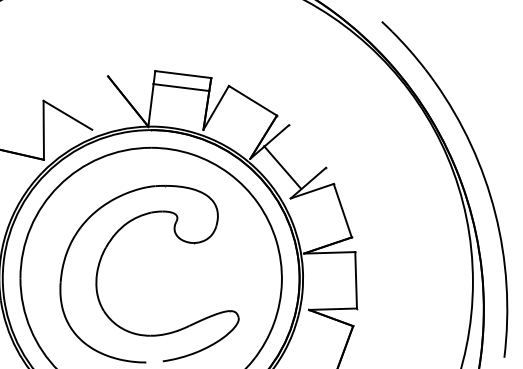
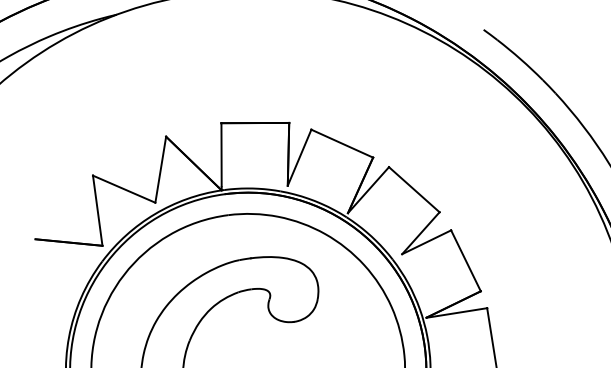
line: (181, 87) -> (255, 122), moved
line: (100, 102) -> (161, 168), added
line: (282, 167) -> (414, 189), moved

